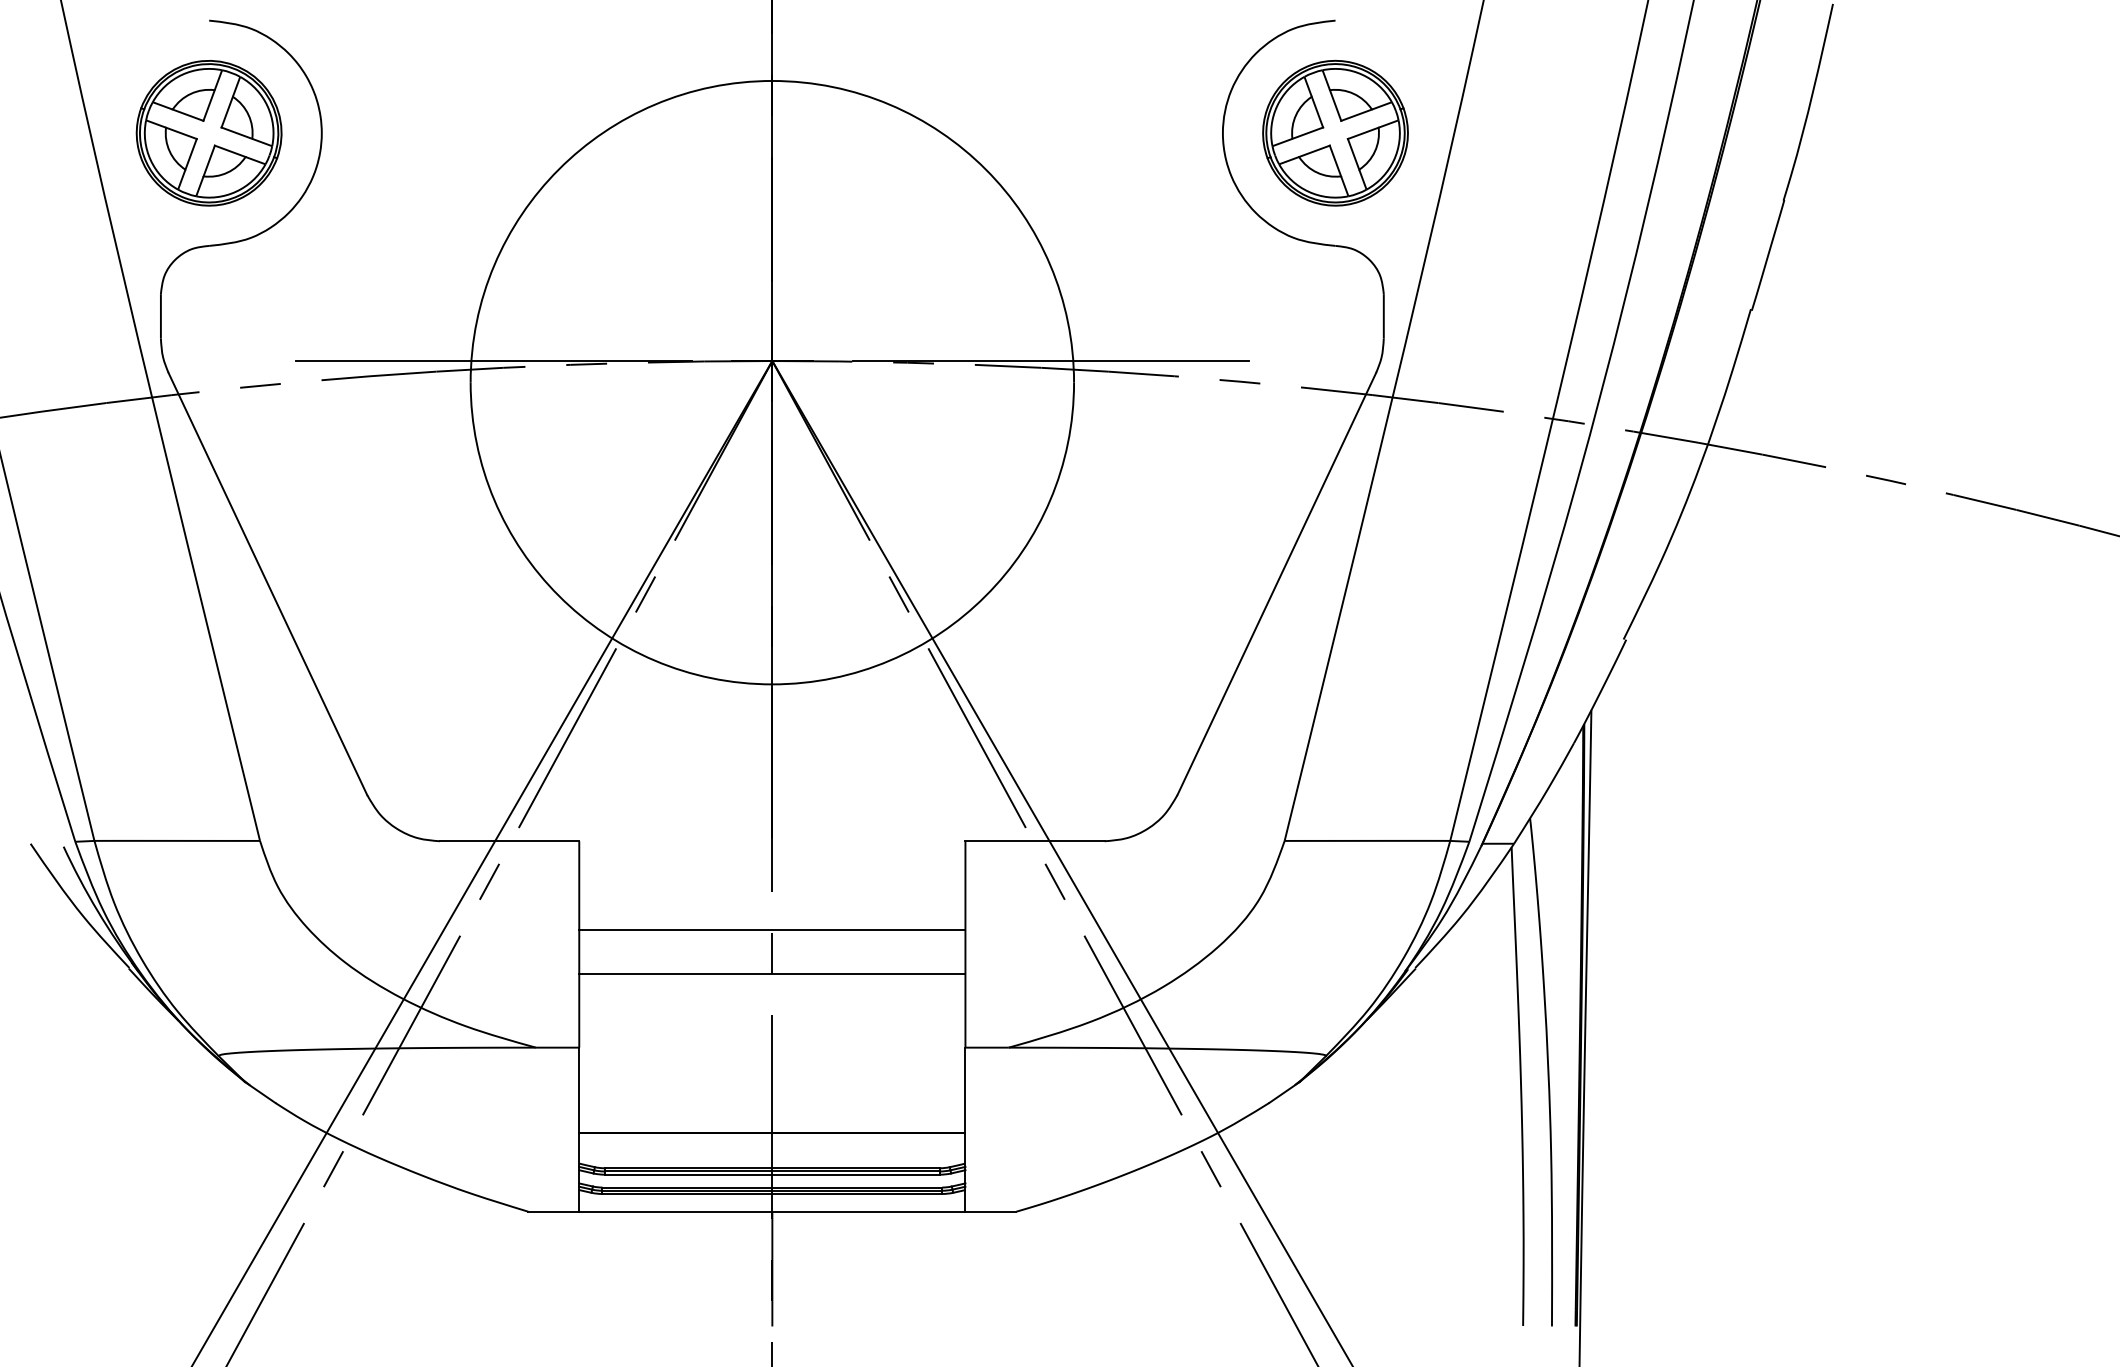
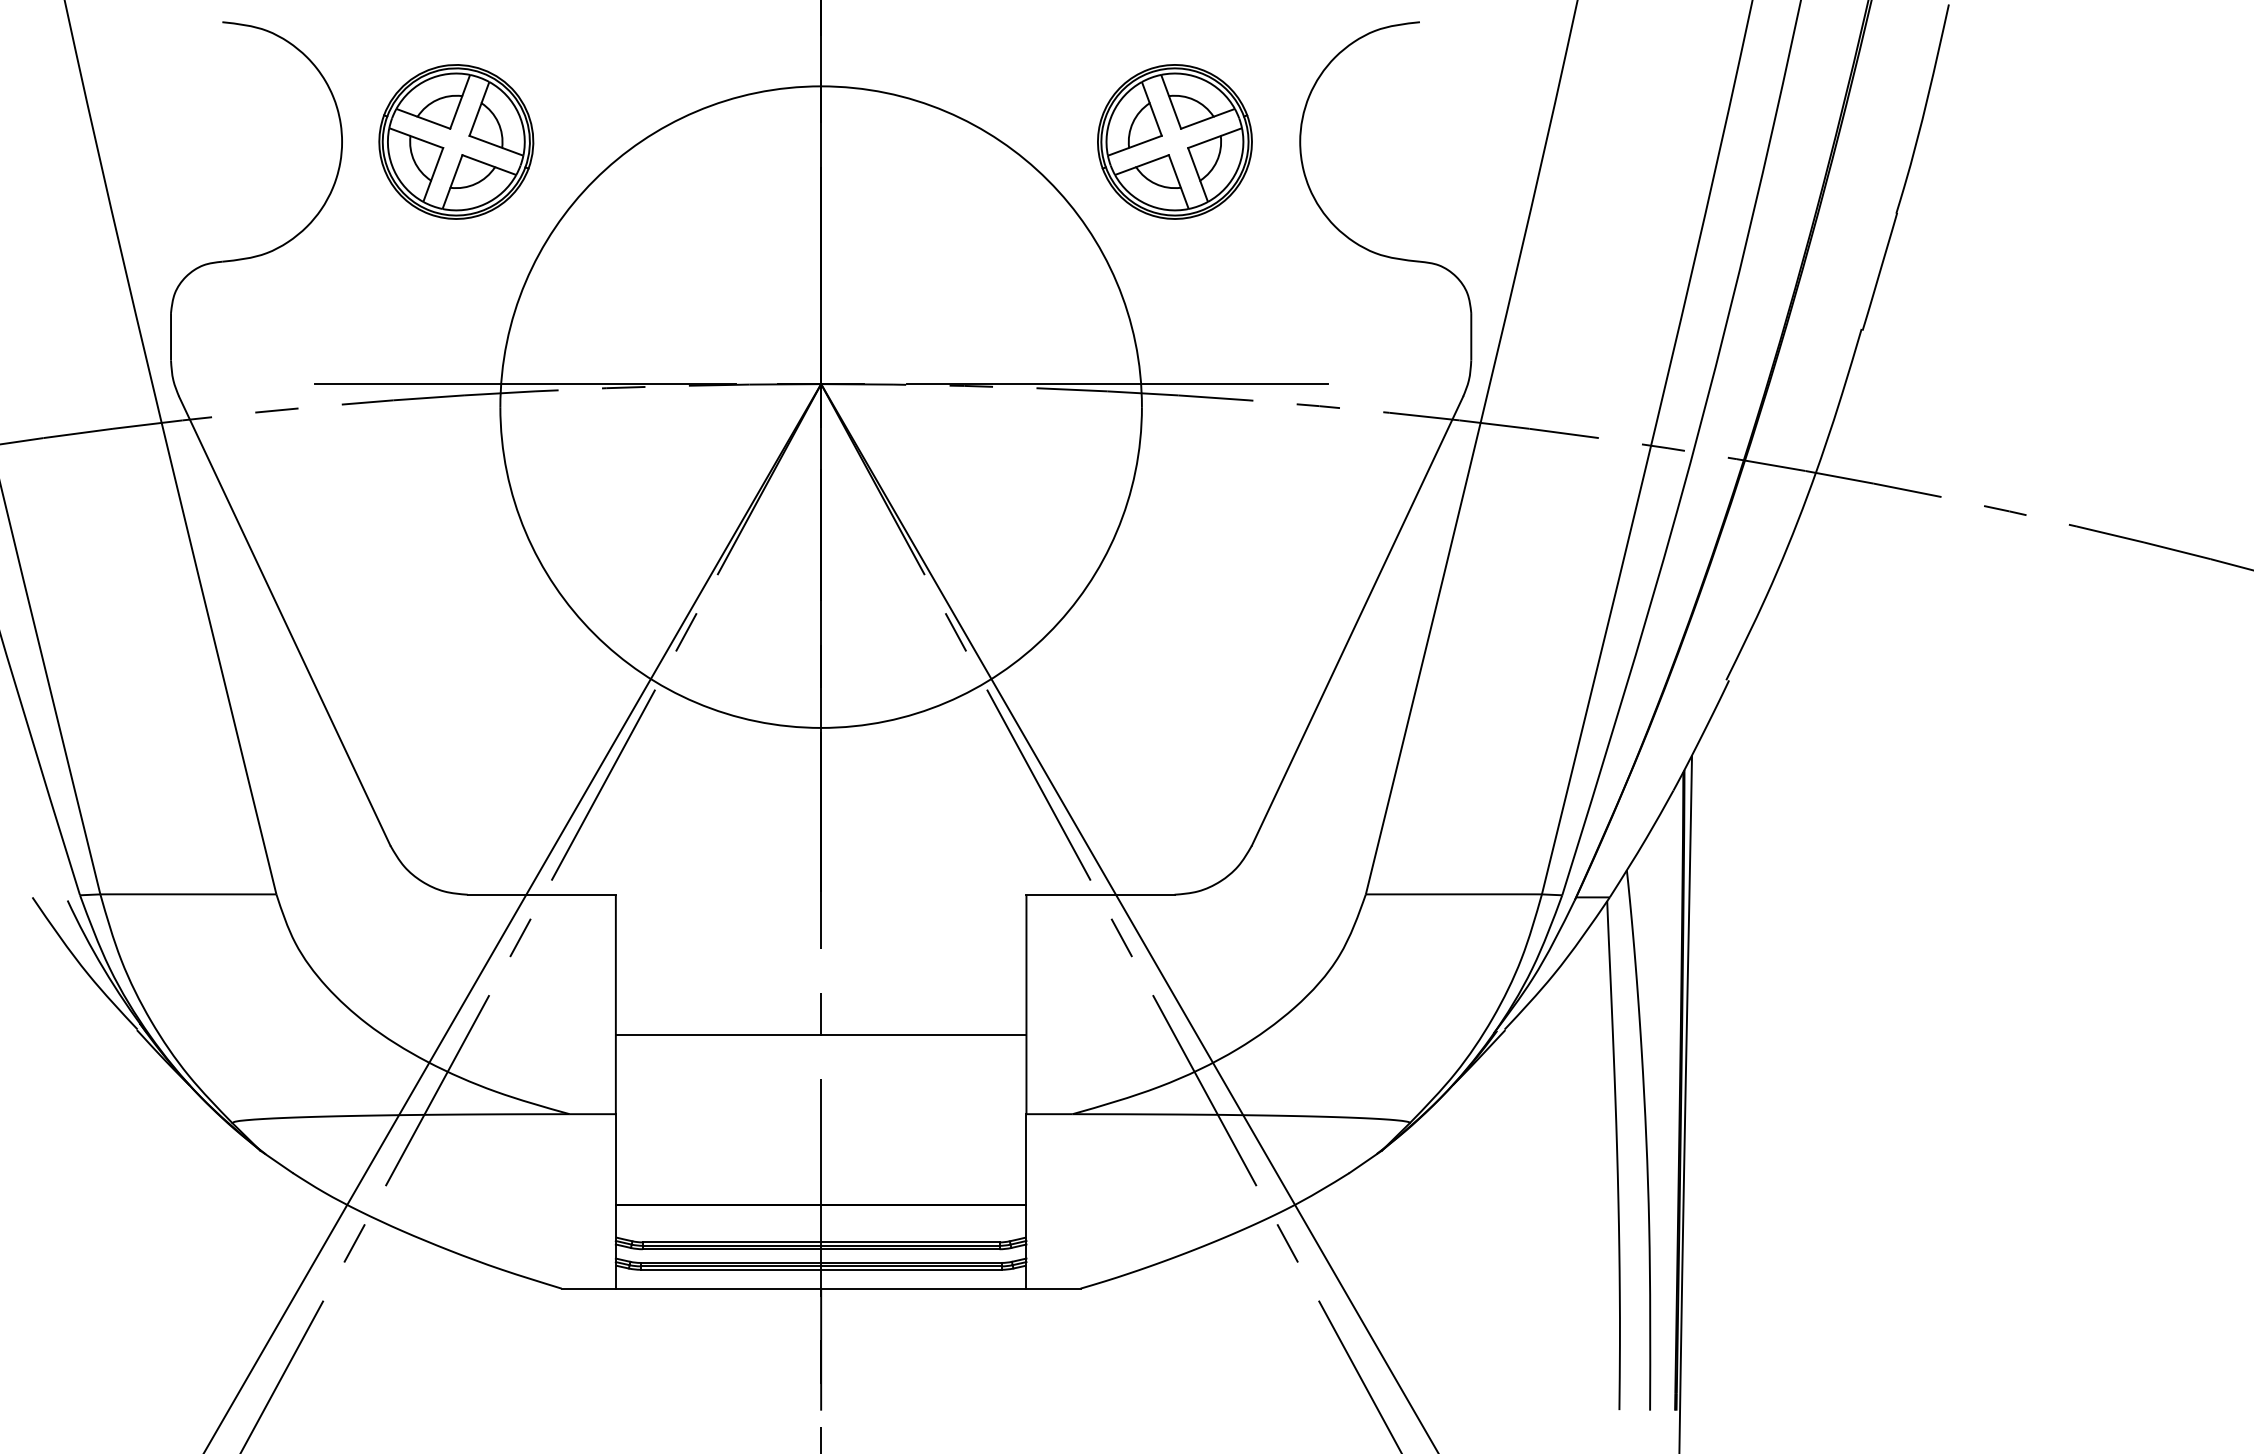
part: (209, 132) -> (456, 141), moved
part: (1335, 132) -> (1174, 141), moved
line: (771, 929) -> (820, 988), removed

